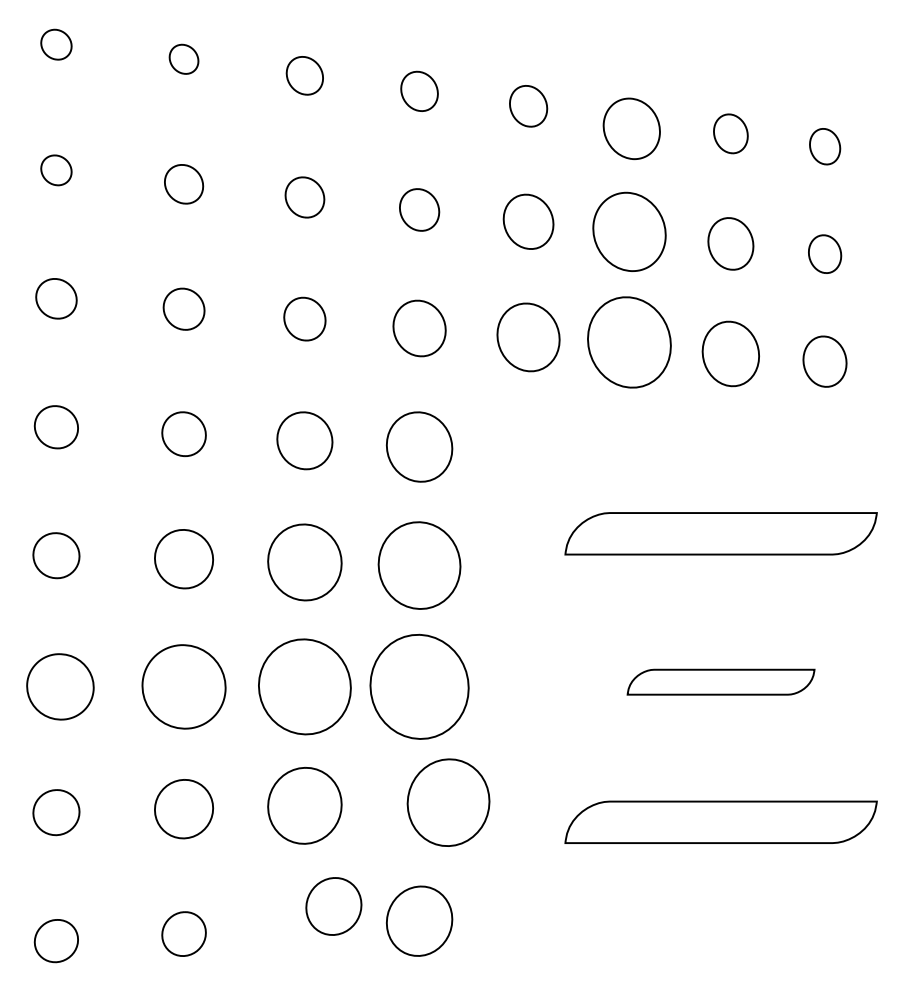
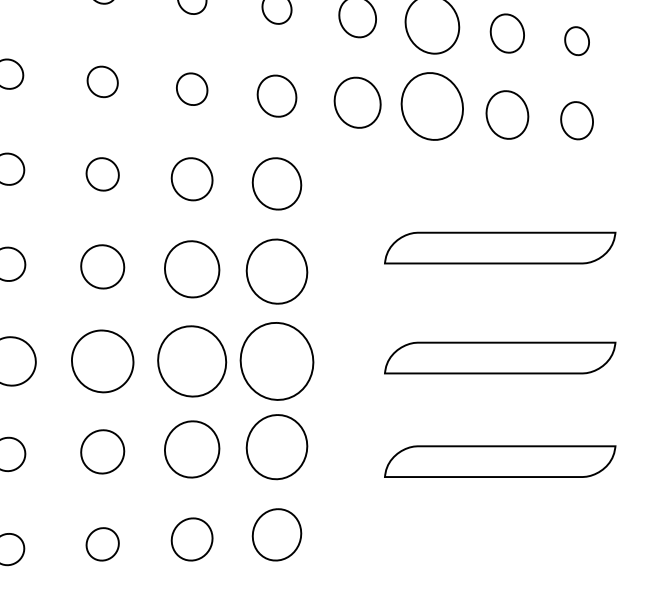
part: (720, 681) -> (499, 357), size x1.67
part: (448, 802) -> (276, 446), moved
part: (333, 906) -> (191, 539), moved

